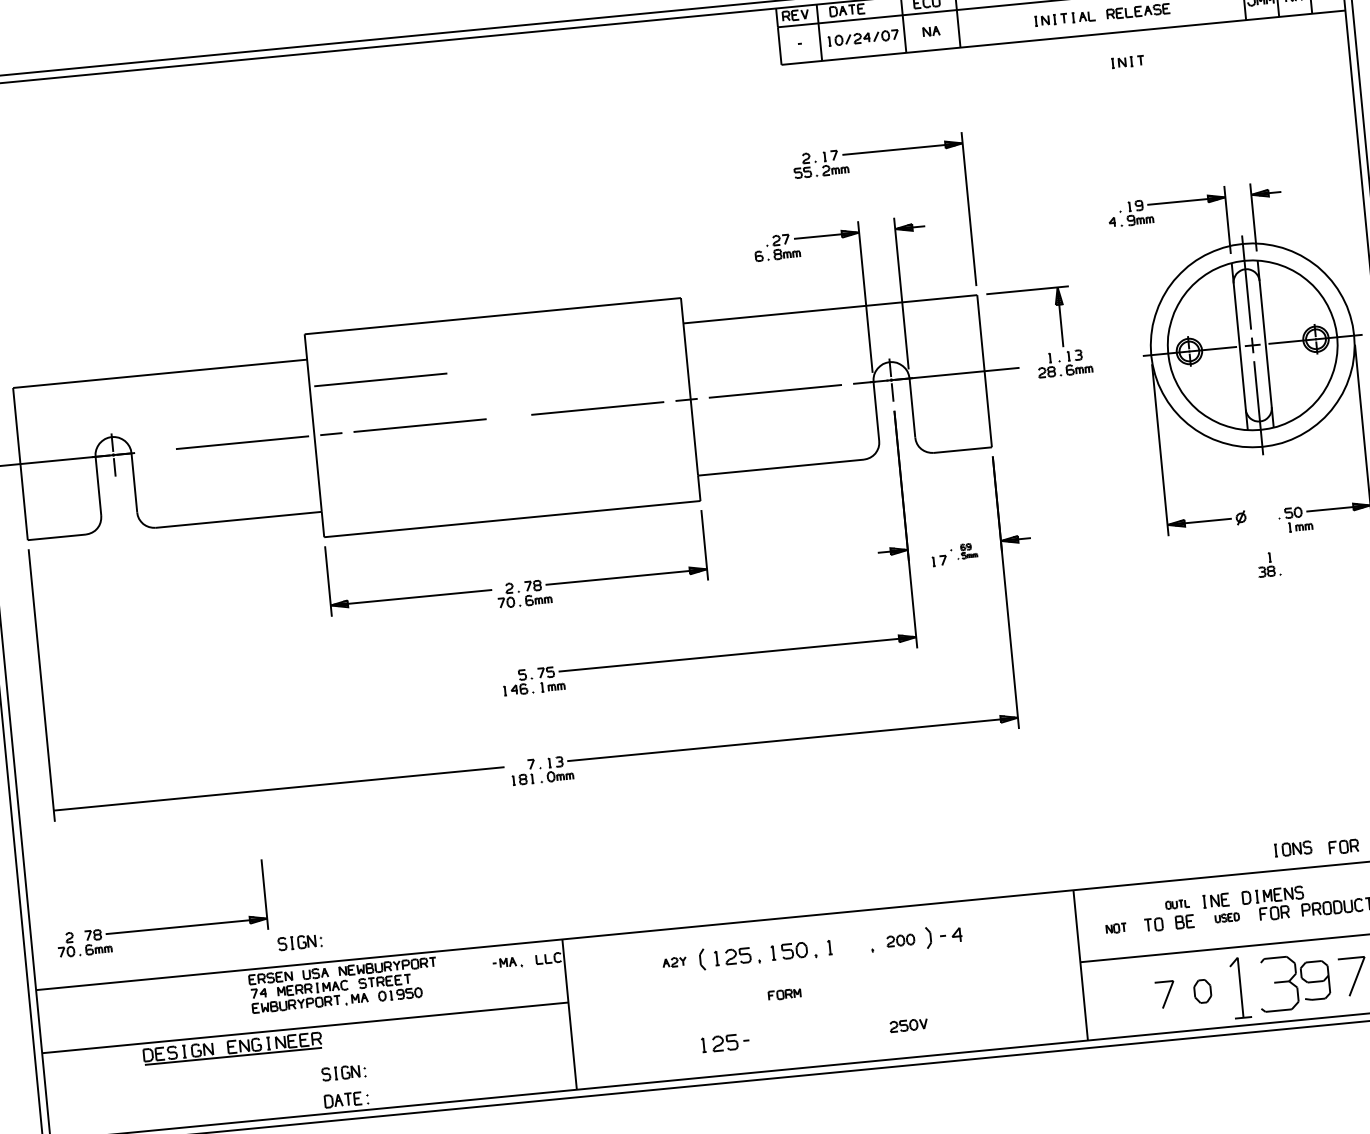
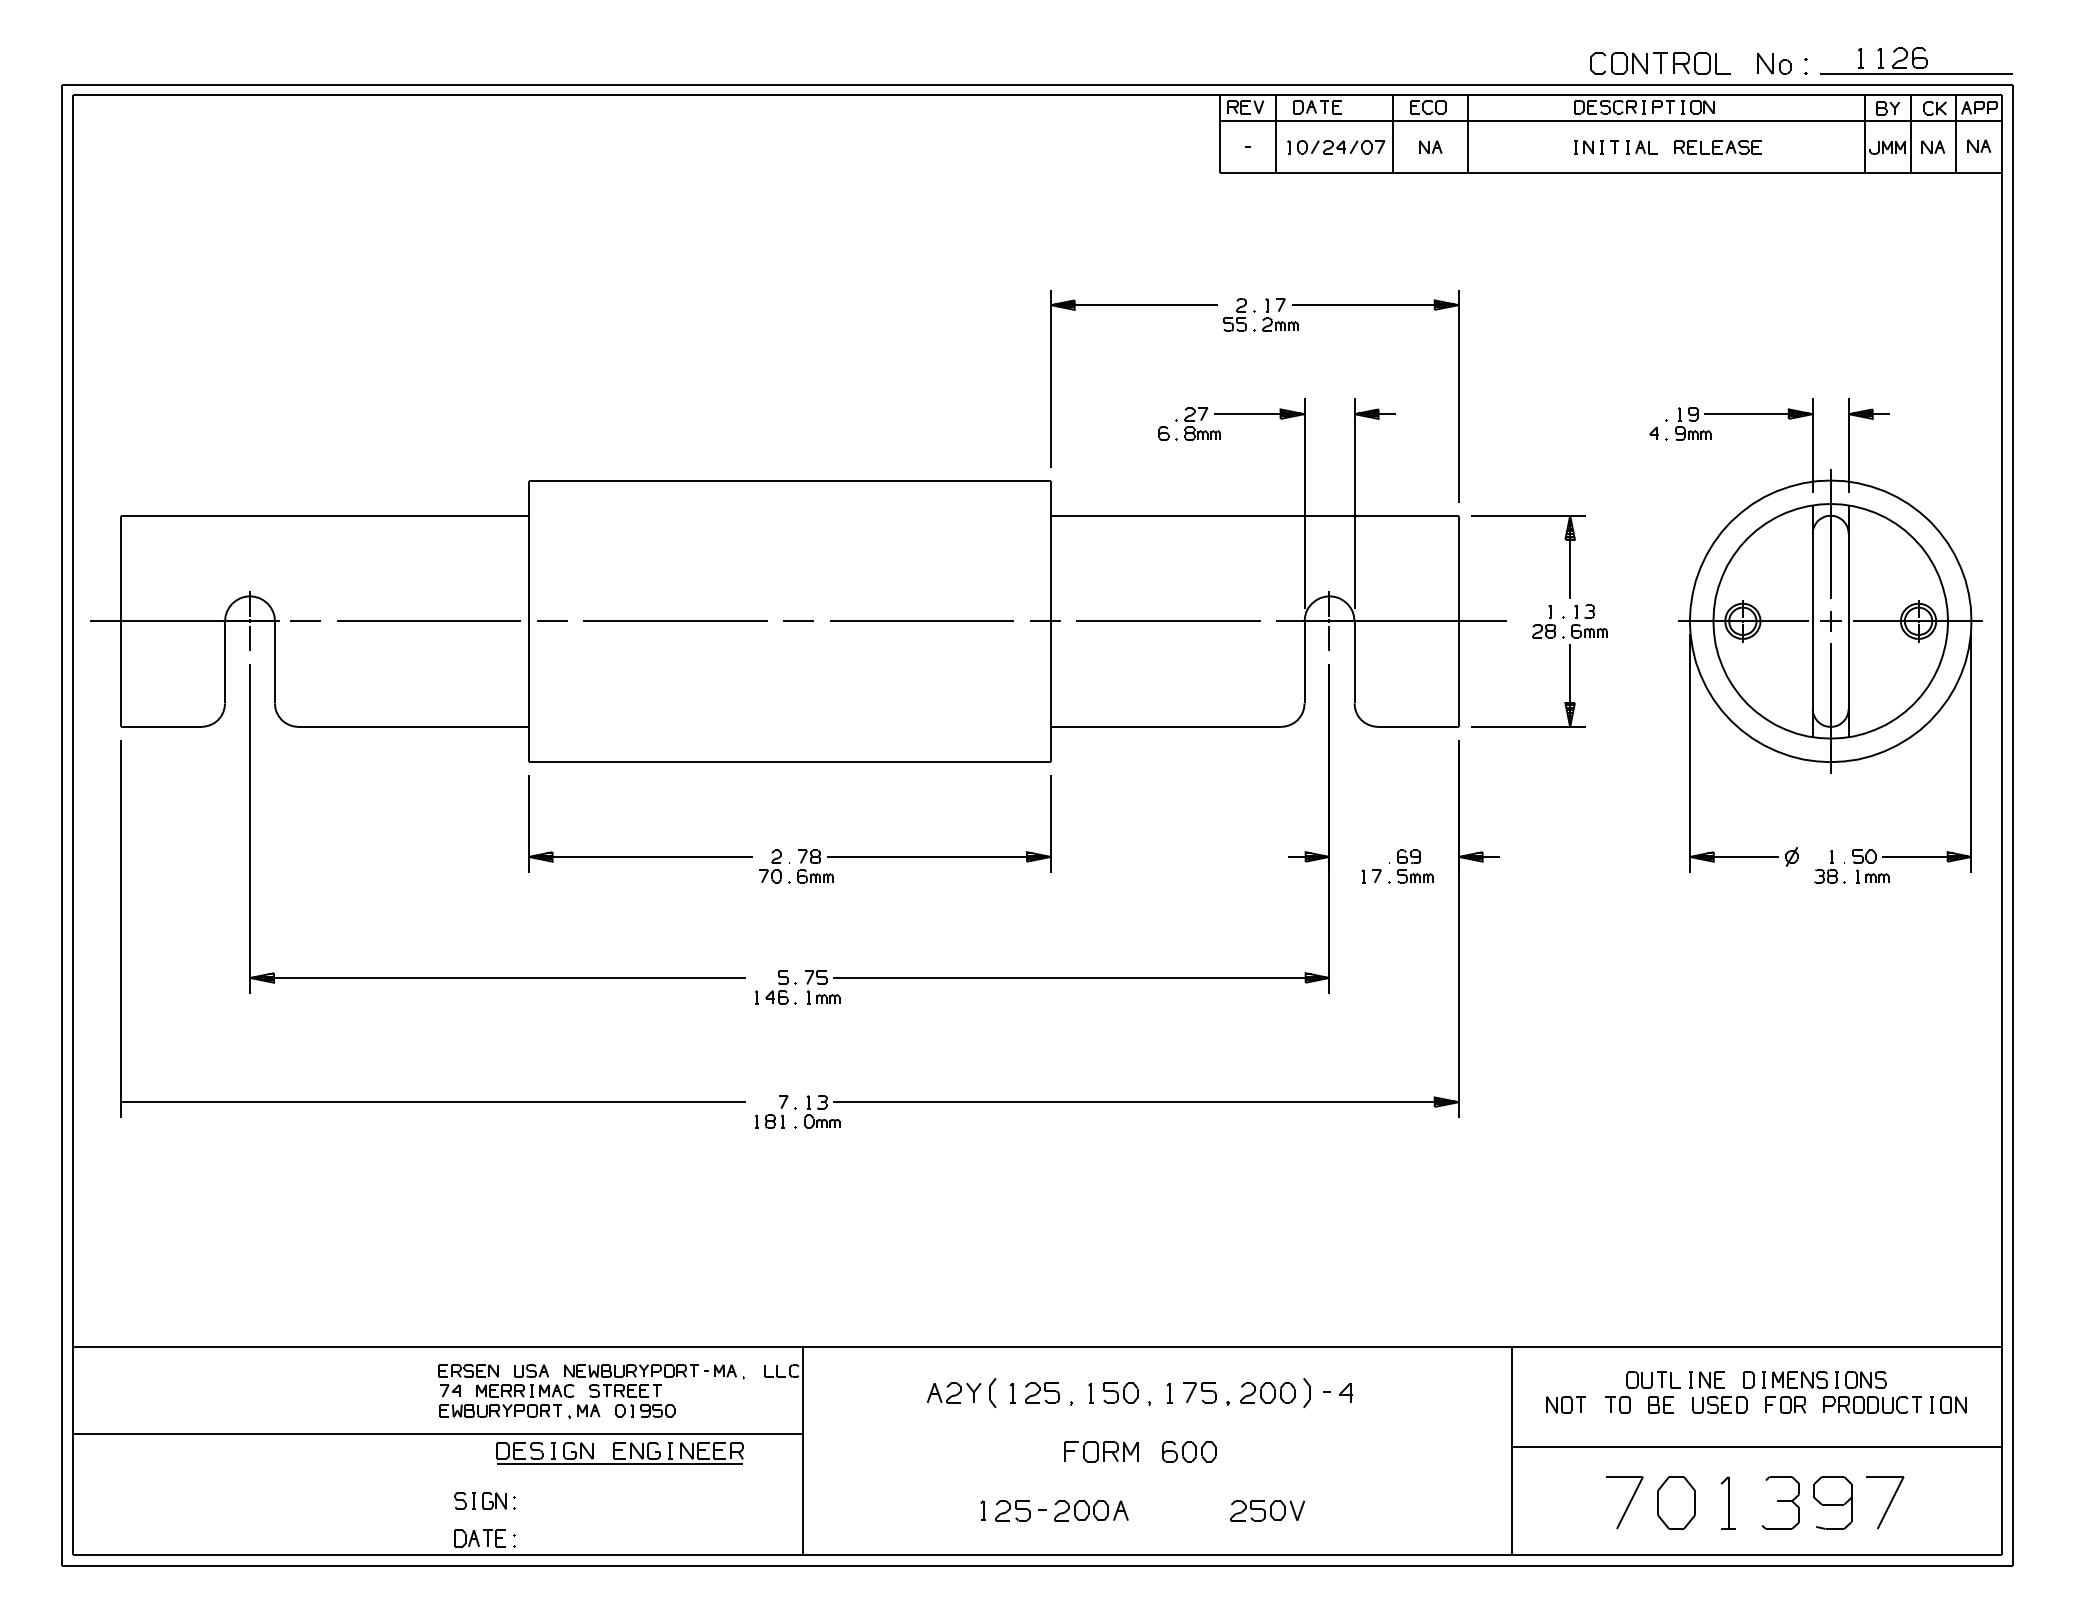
part: (1127, 62) -> (1696, 215), removed
part: (728, 166) -> (1133, 305), added
line: (380, 379) -> (627, 552), removed
line: (508, 416) -> (798, 620), added
part: (1066, 422) -> (1564, 702), added
line: (153, 450) -> (305, 620), added
part: (966, 551) -> (1410, 866), size x1.67
part: (1268, 564) -> (1829, 866), moved
part: (316, 694) -> (497, 977), added
part: (1343, 846) -> (1889, 1322), removed
part: (1293, 848) -> (1860, 1379), moved
part: (1177, 904) -> (1653, 1379), size x1.67
part: (1226, 917) -> (1719, 1404), size x1.67
part: (162, 928) -> (254, 1278), removed
part: (1115, 928) -> (1565, 1404), size x1.43
part: (900, 940) -> (1267, 1392), size x1.43
part: (299, 942) -> (441, 1315), removed
part: (851, 944) -> (1199, 1392), added
part: (674, 961) -> (954, 1392), size x1.67
part: (1277, 983) -> (1780, 1502), size x0.71
part: (343, 985) -> (568, 1391), moved
part: (1239, 987) -> (1727, 1502), size x0.62
part: (848, 988) -> (1189, 1451), added
part: (1202, 991) -> (1676, 1502), size x1.67
part: (784, 994) -> (1101, 1451), size x1.67
part: (1165, 994) -> (1624, 1502), size x1.43
part: (908, 1025) -> (1267, 1510), size x1.43
part: (781, 1037) -> (1091, 1510), added
part: (232, 1048) -> (619, 1453), moved

